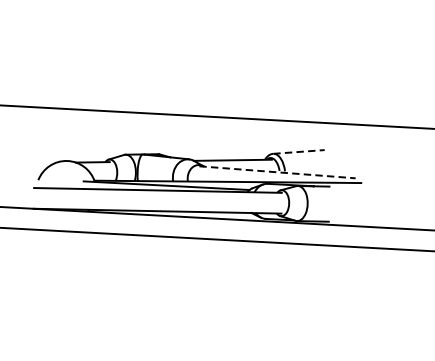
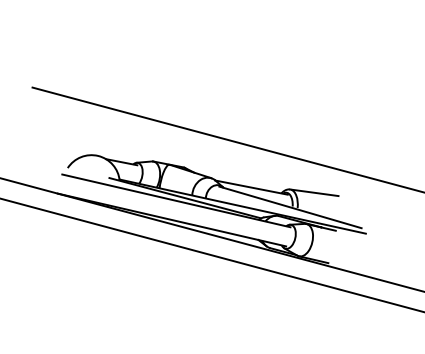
line: (299, 151) -> (314, 192), dashed -> solid
line: (277, 172) -> (290, 207), dashed -> solid

